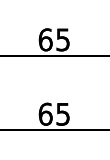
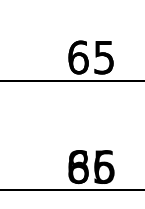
text: (54, 113) -> (91, 165), 65 -> 86

